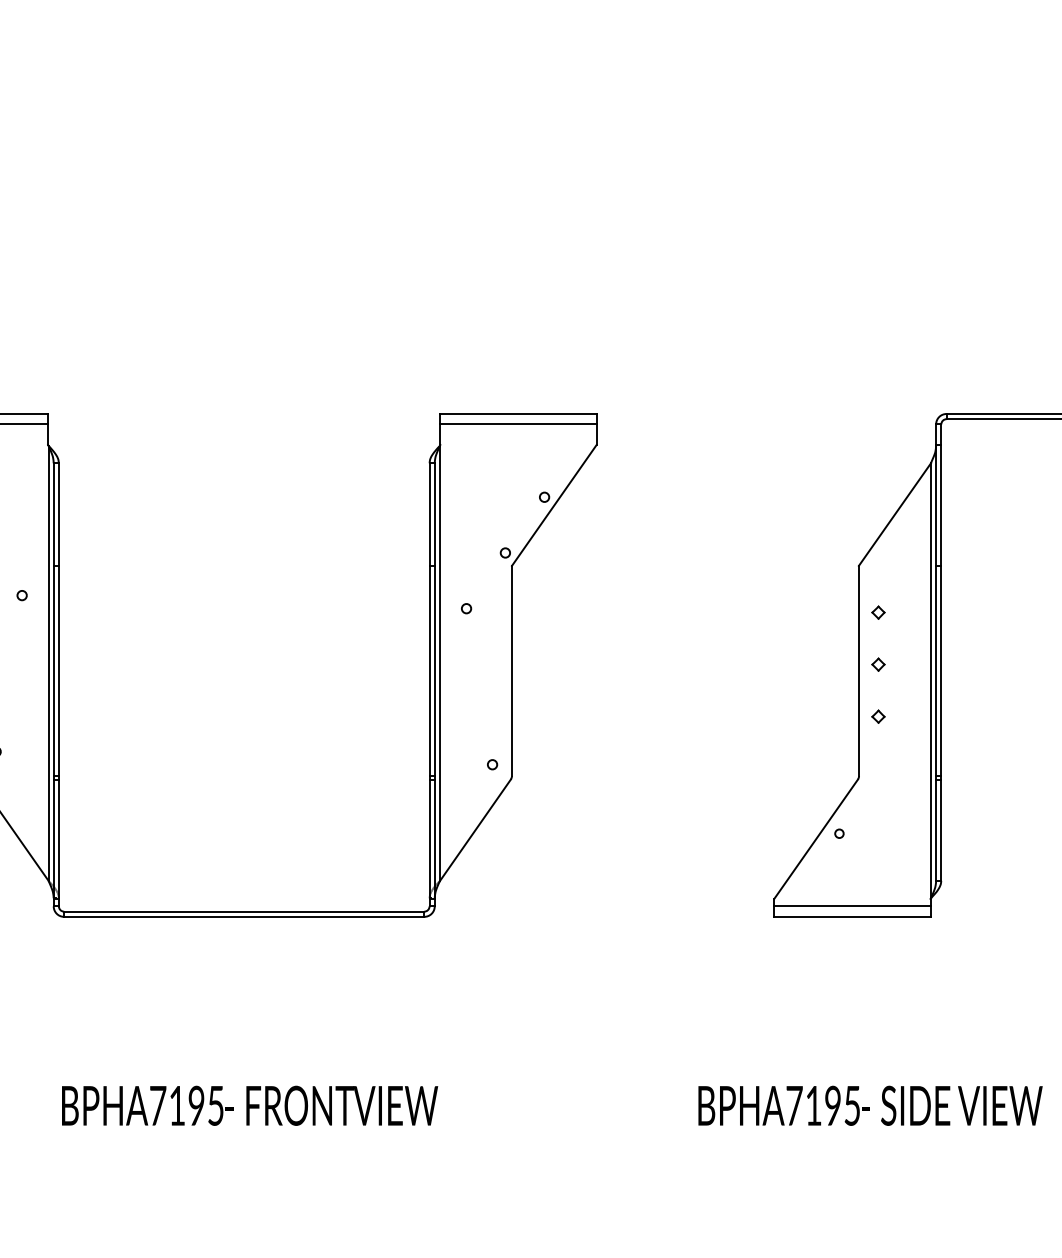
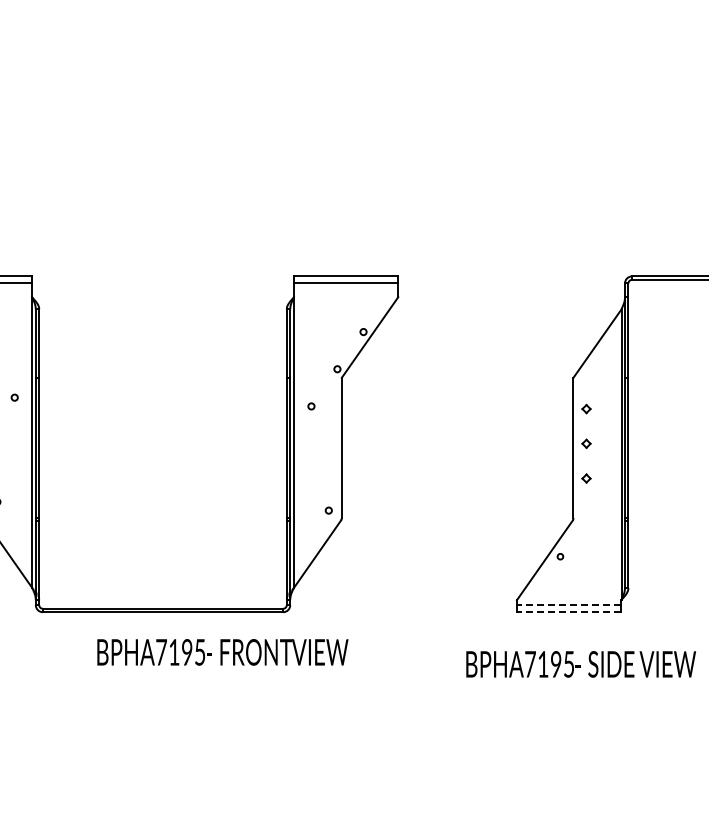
line: (851, 906) -> (568, 605), solid -> dashed
line: (851, 917) -> (568, 612), solid -> dashed
text: (249, 1106) -> (222, 652), moved
text: (870, 1106) -> (581, 664), moved

